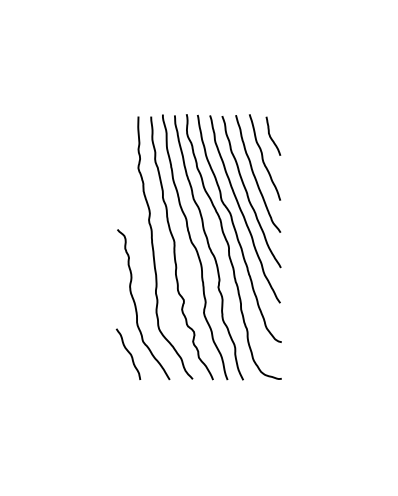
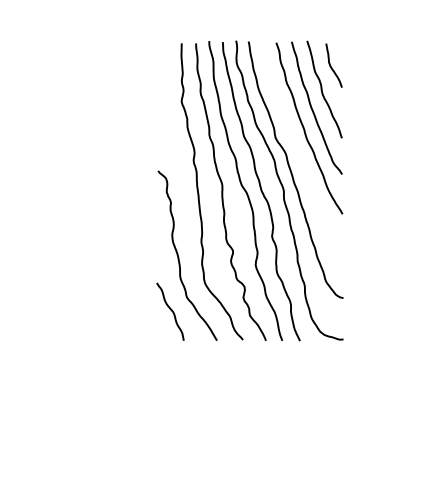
curve: (242, 211) -> (299, 150), removed

